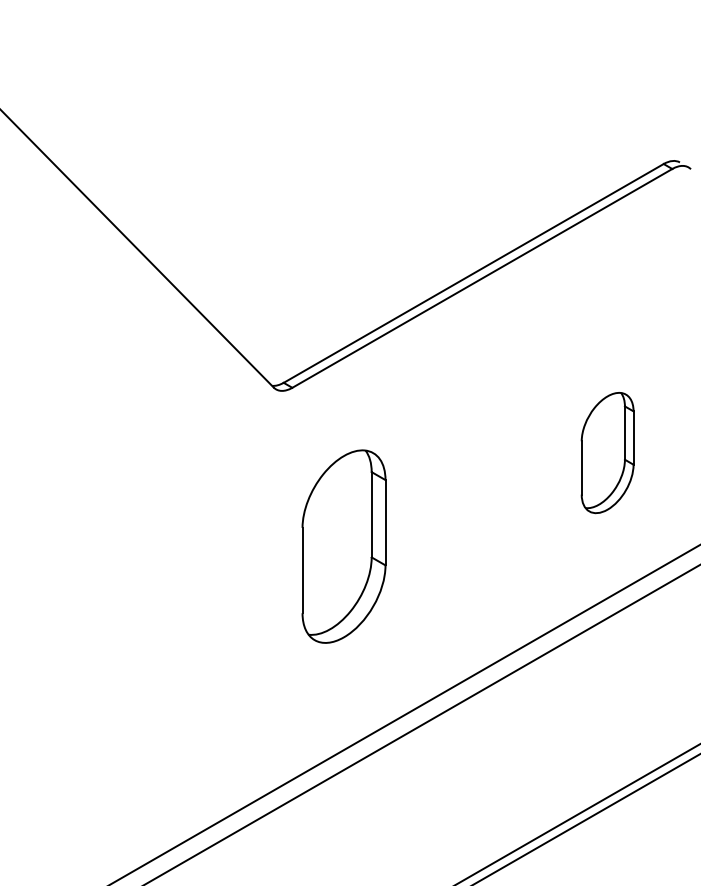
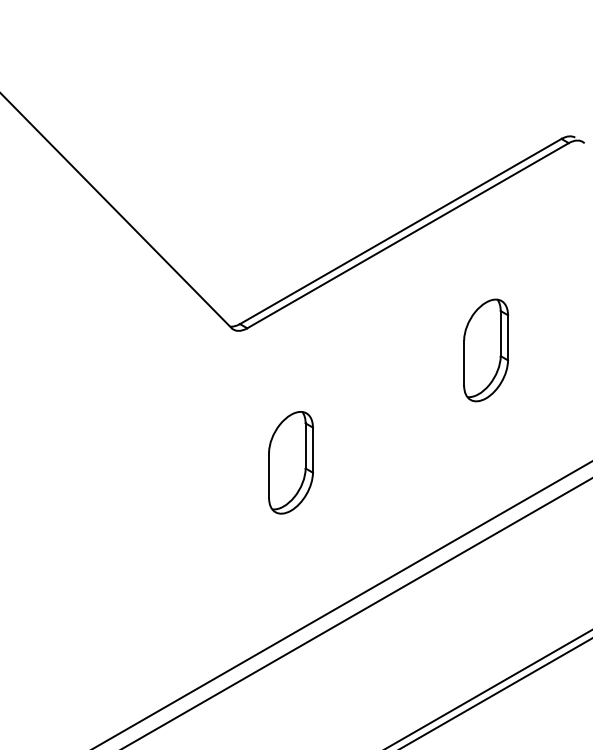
part: (608, 453) -> (486, 350), moved
part: (343, 546) -> (290, 462), size x0.62

